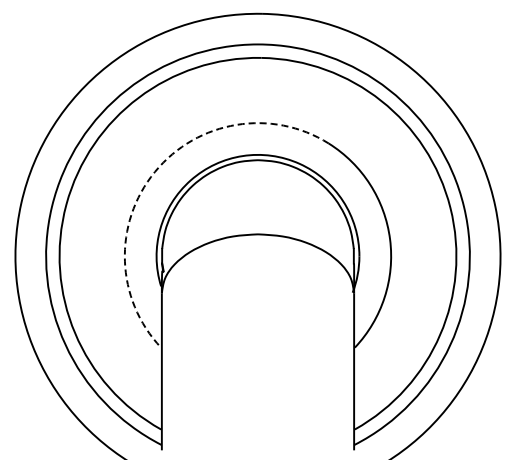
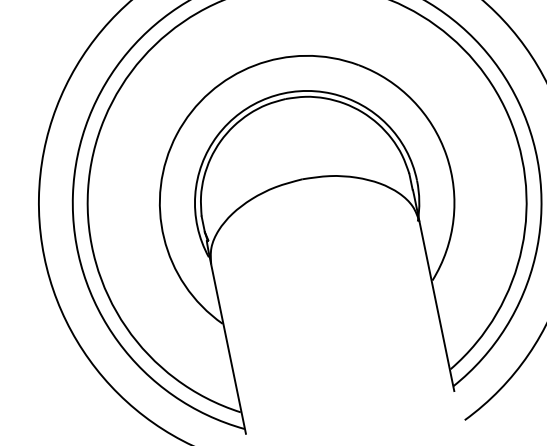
arc: (155, 171) -> (177, 134), dashed -> solid

